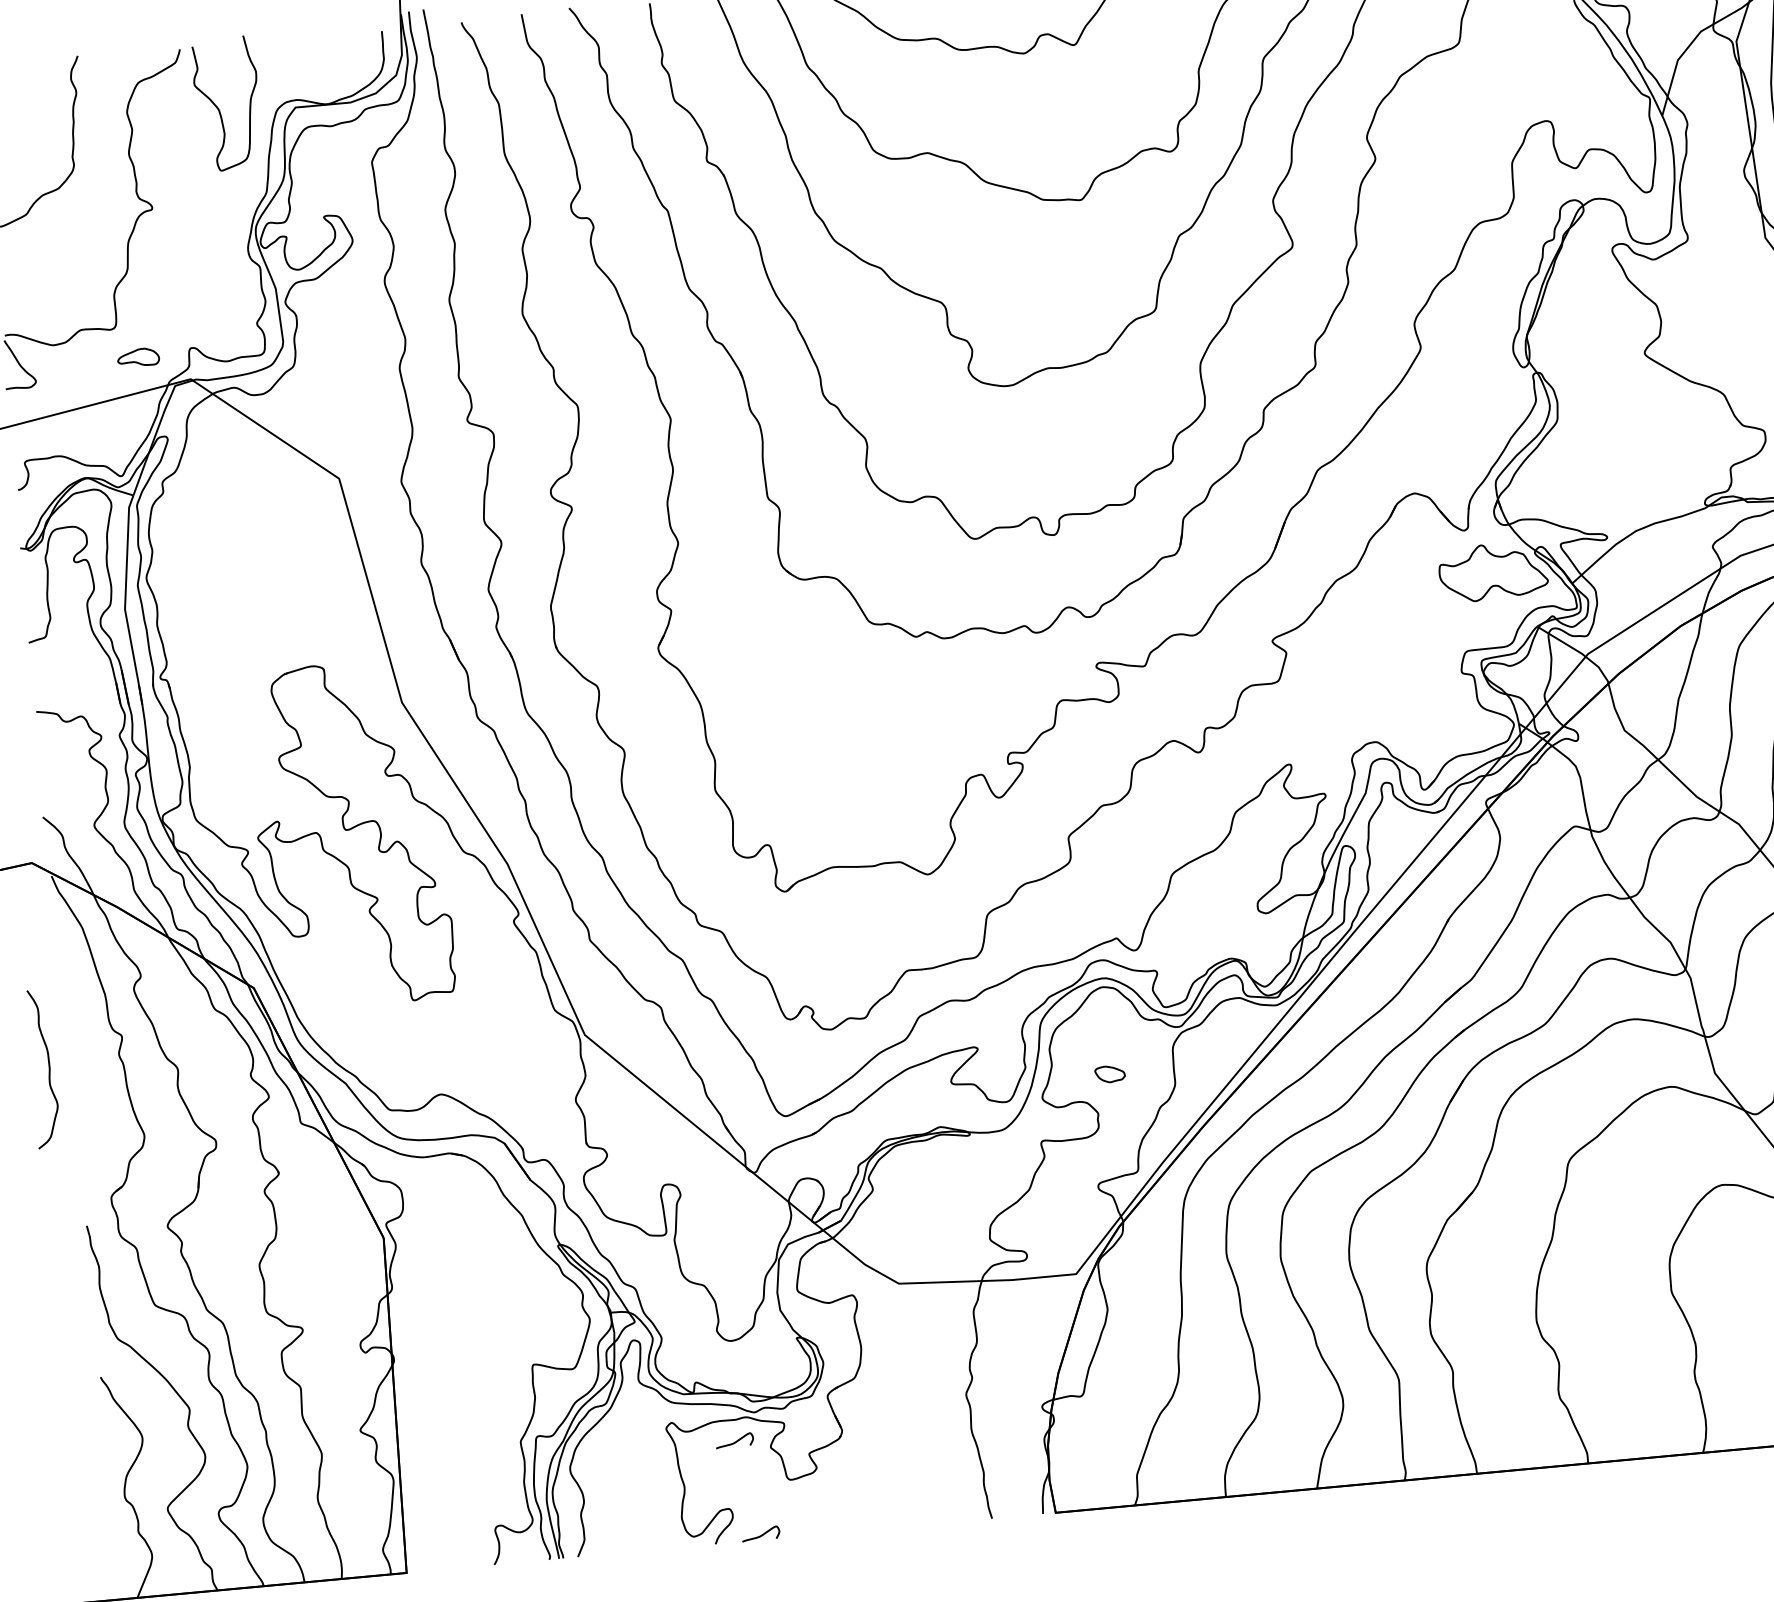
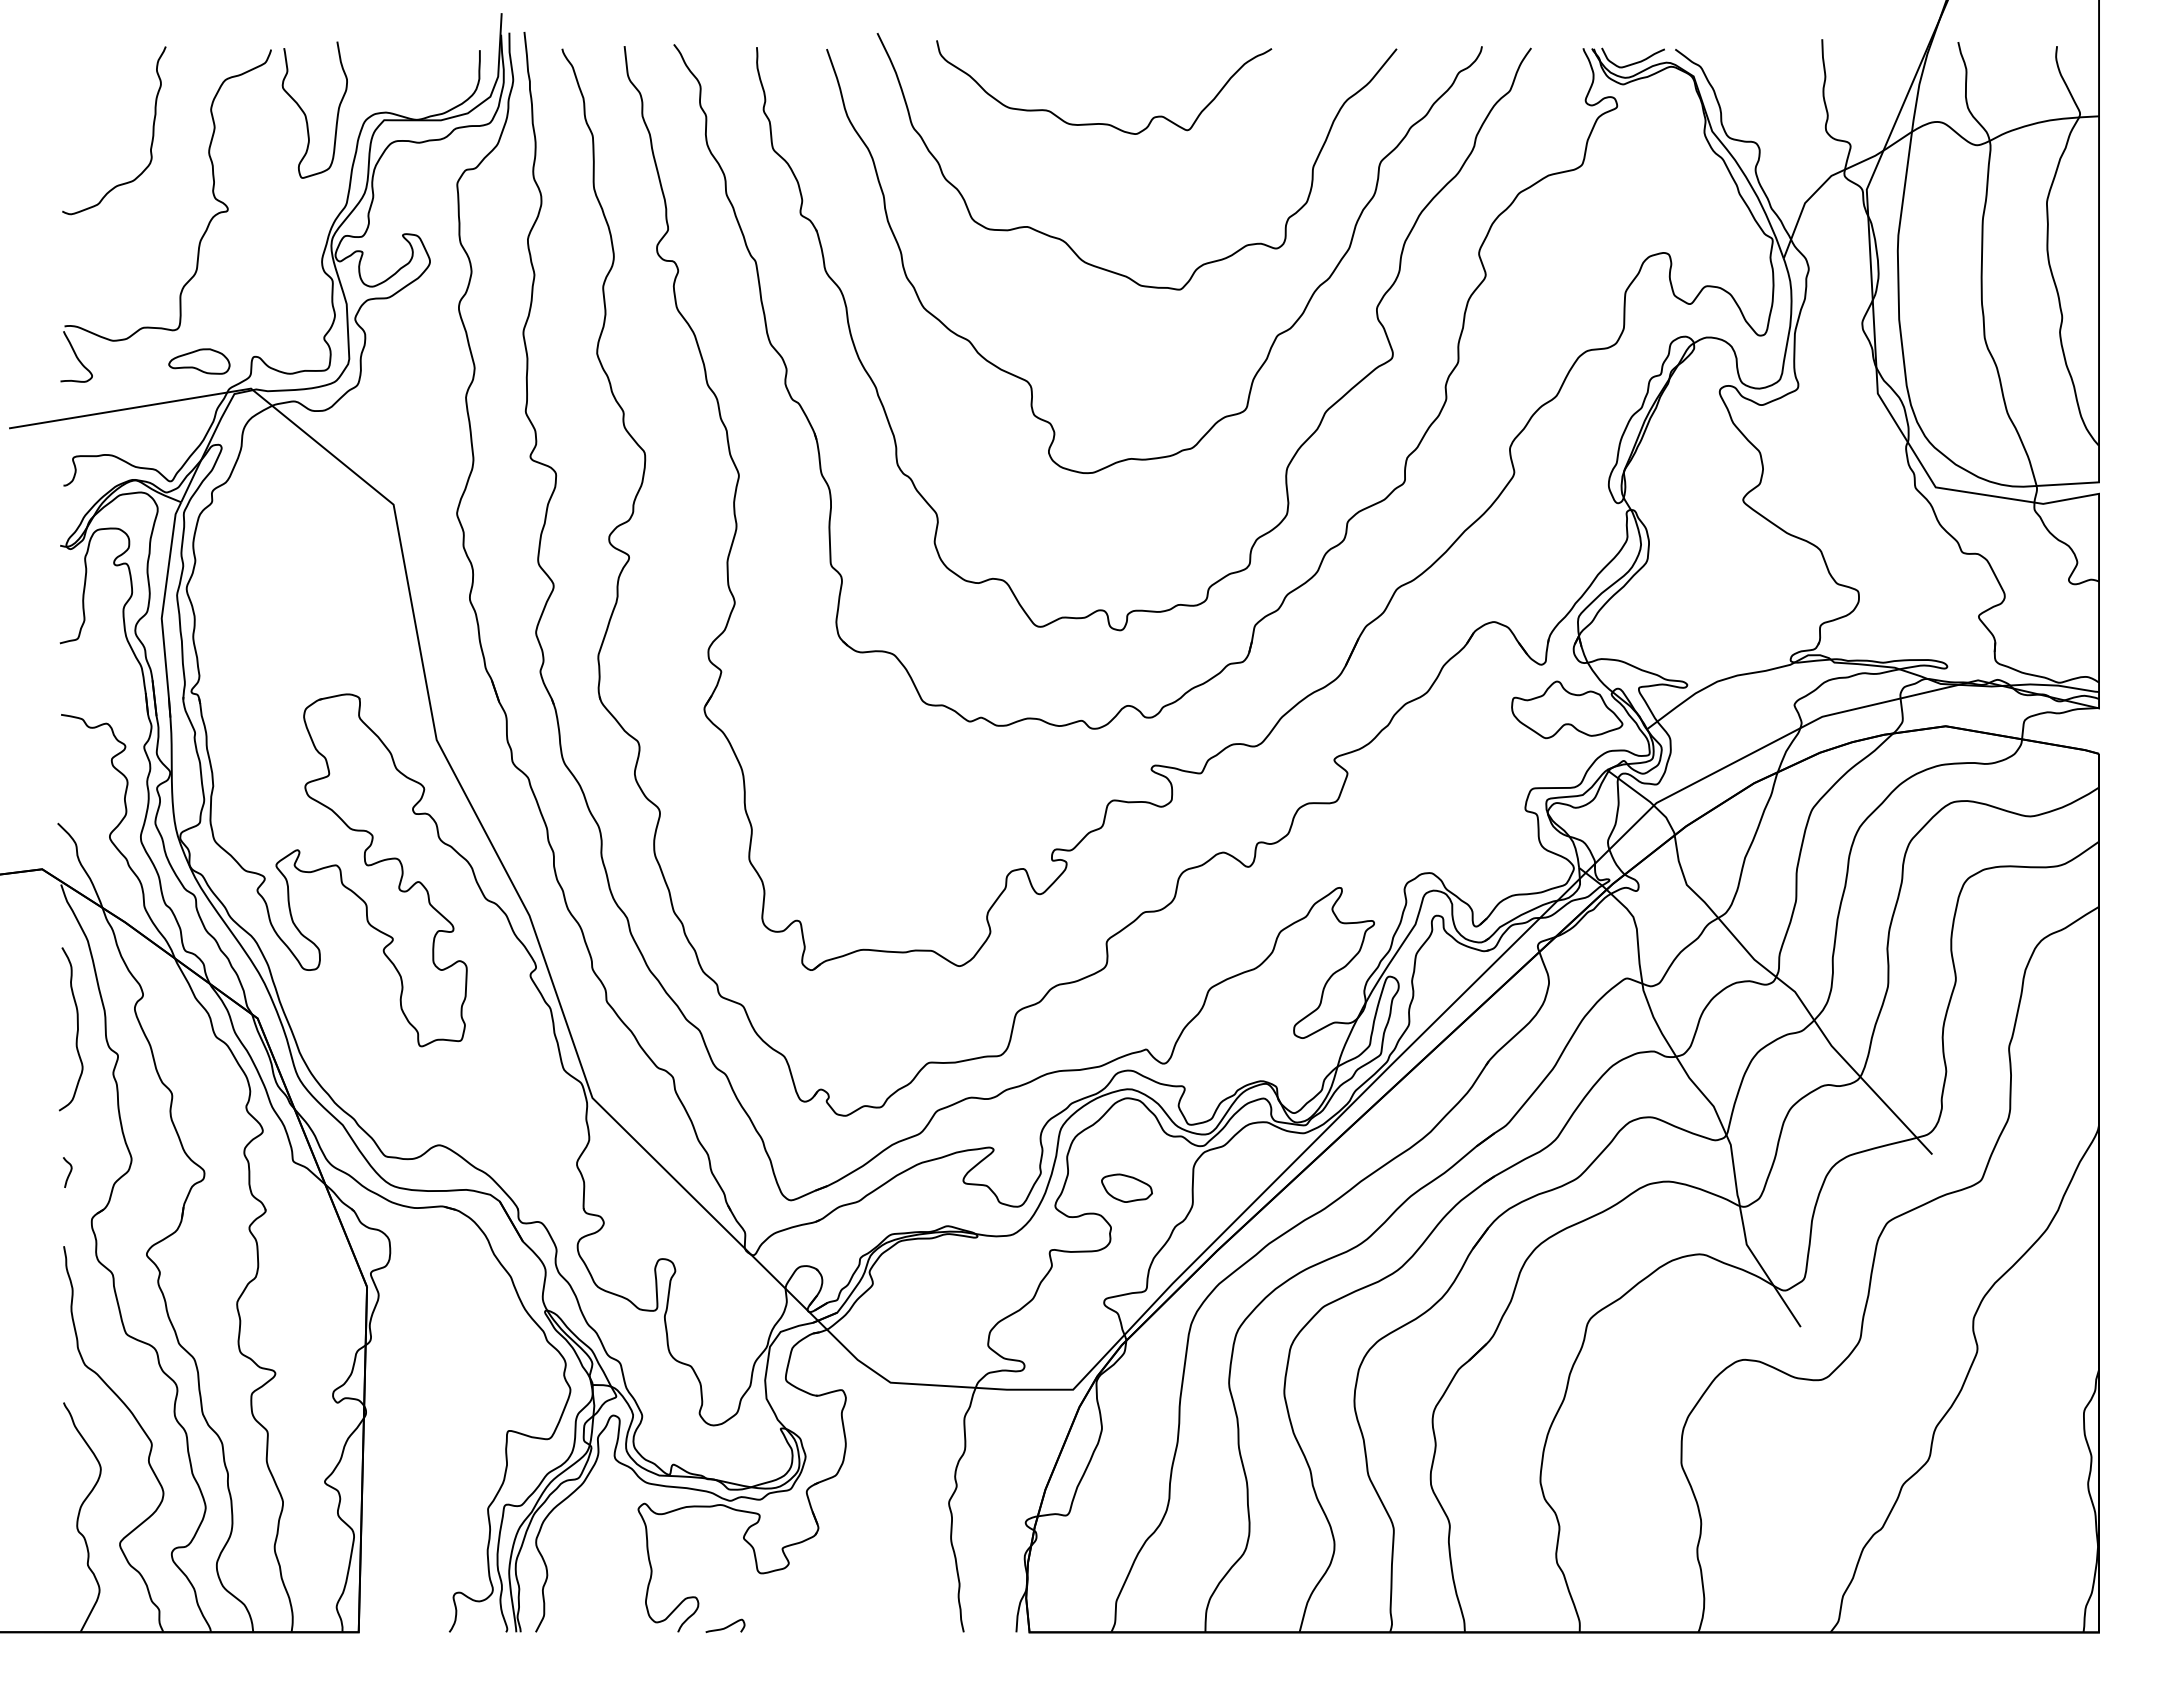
part: (138, 357) -> (199, 361), size x1.43
curve: (48, 1070) -> (76, 1031), moved
part: (1109, 1073) -> (1126, 1187), size x1.67
curve: (84, 1155) -> (68, 1173), added
curve: (735, 1441) -> (708, 1528), removed

